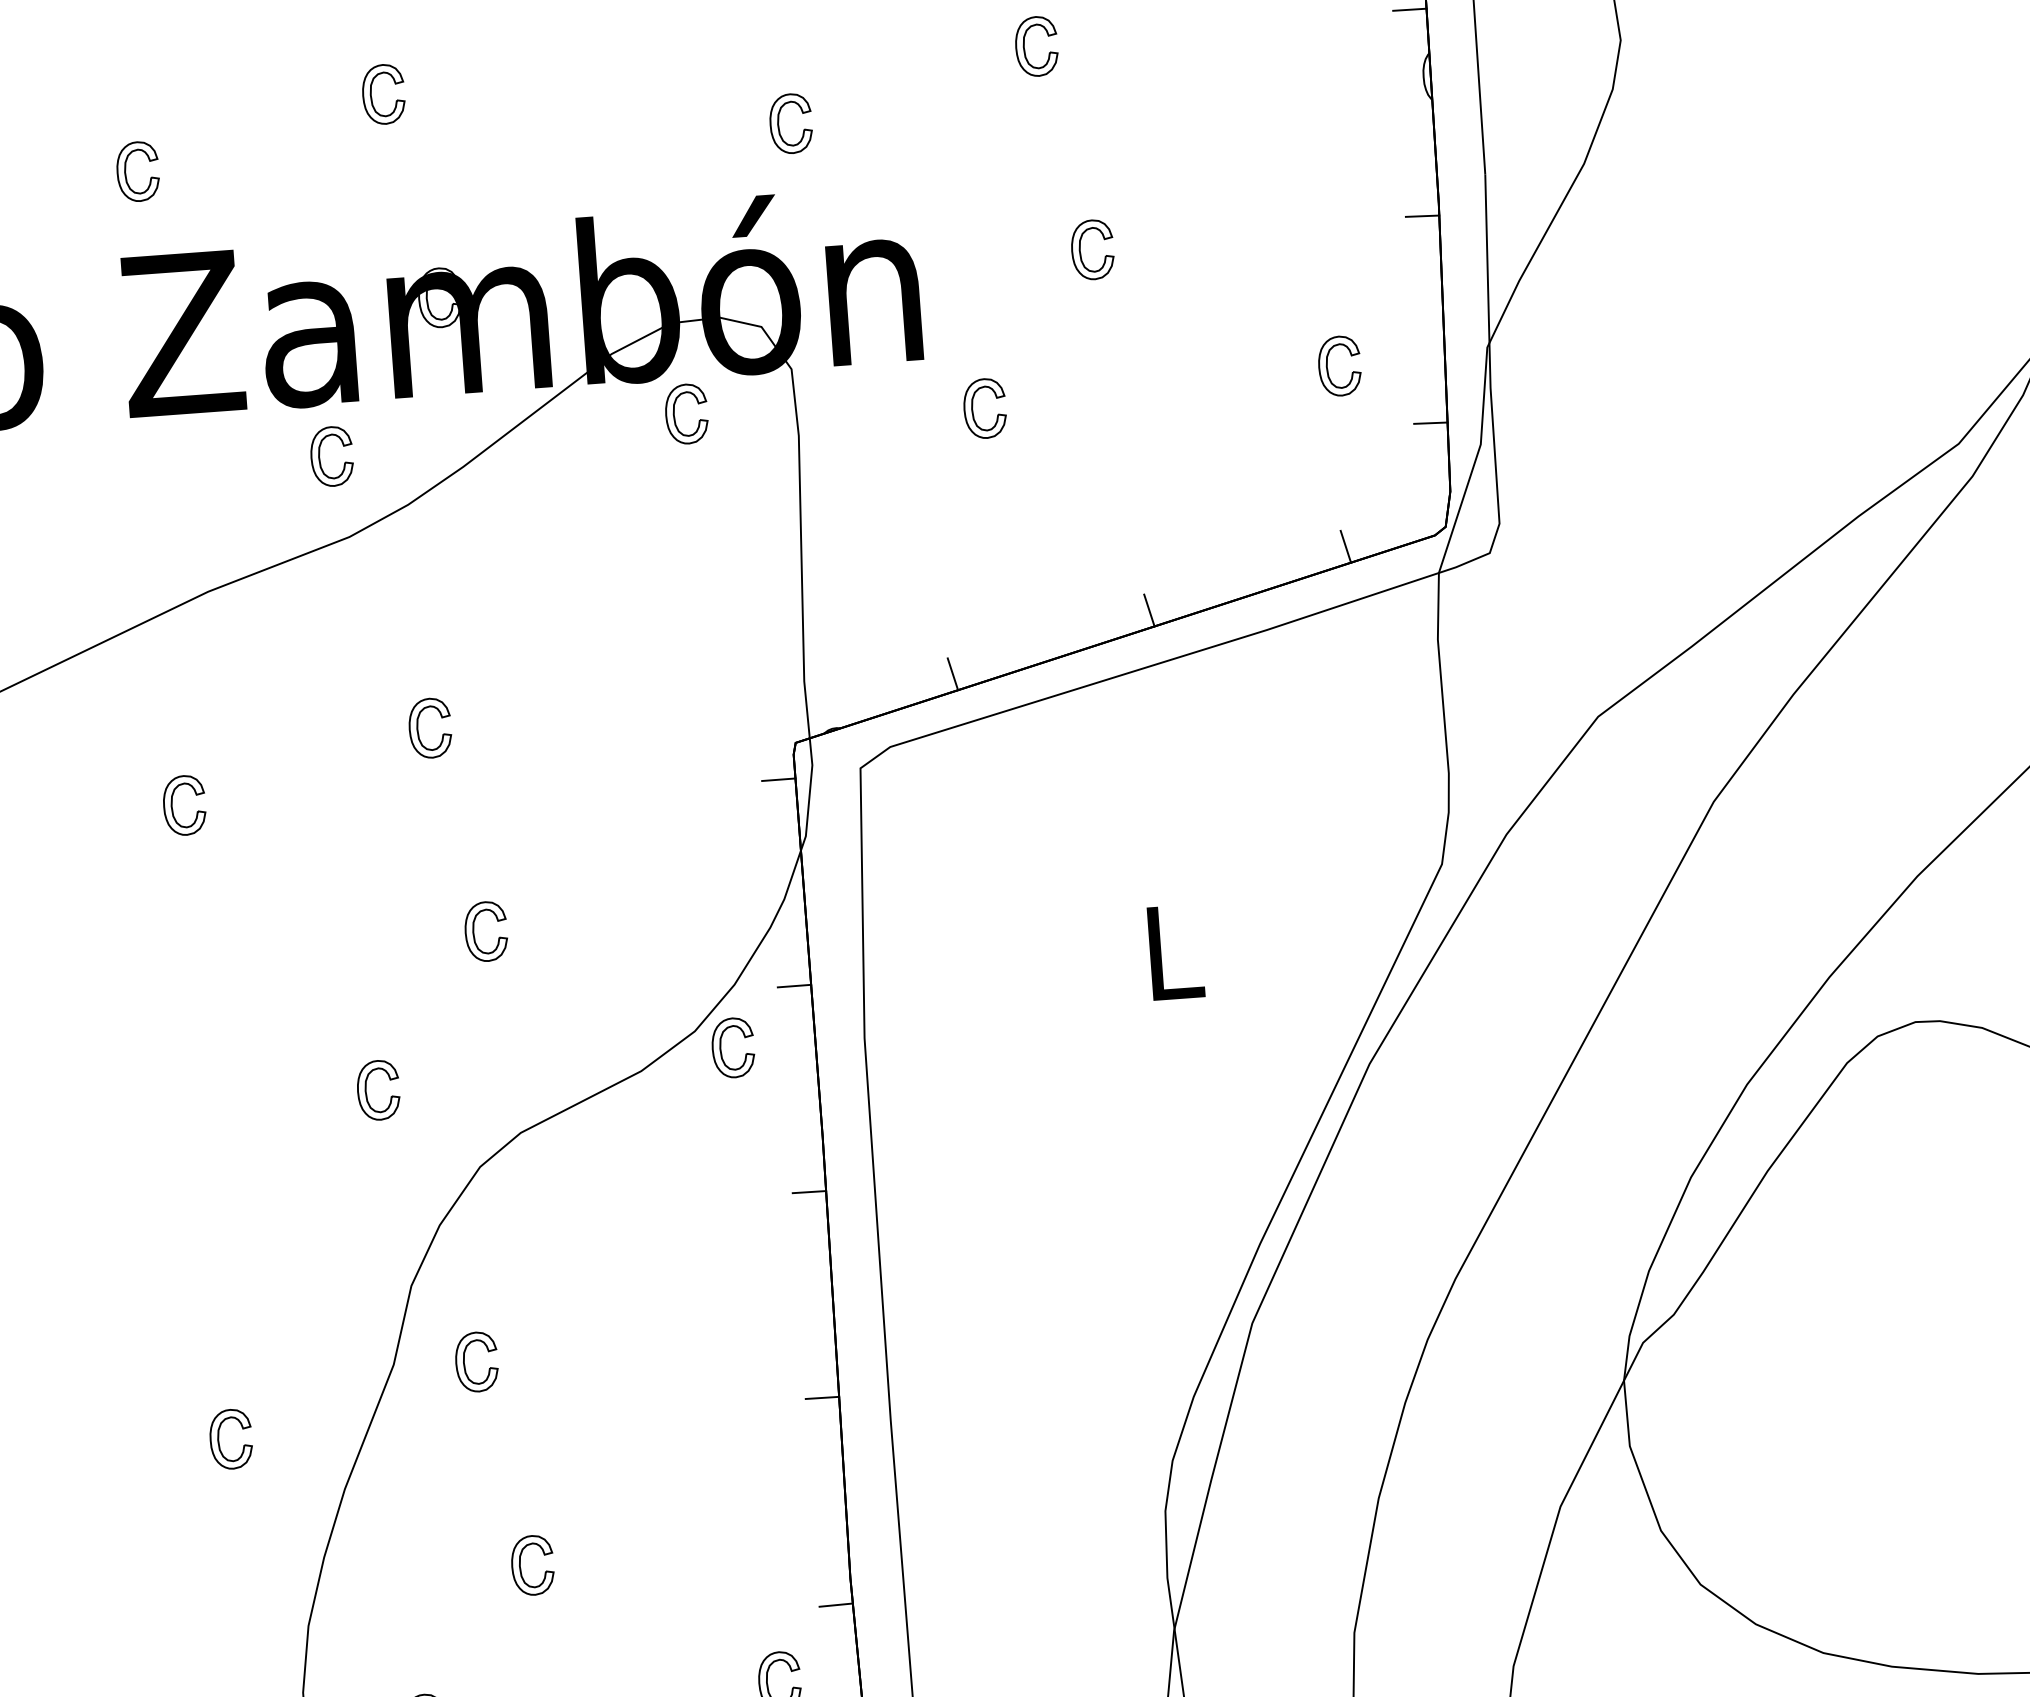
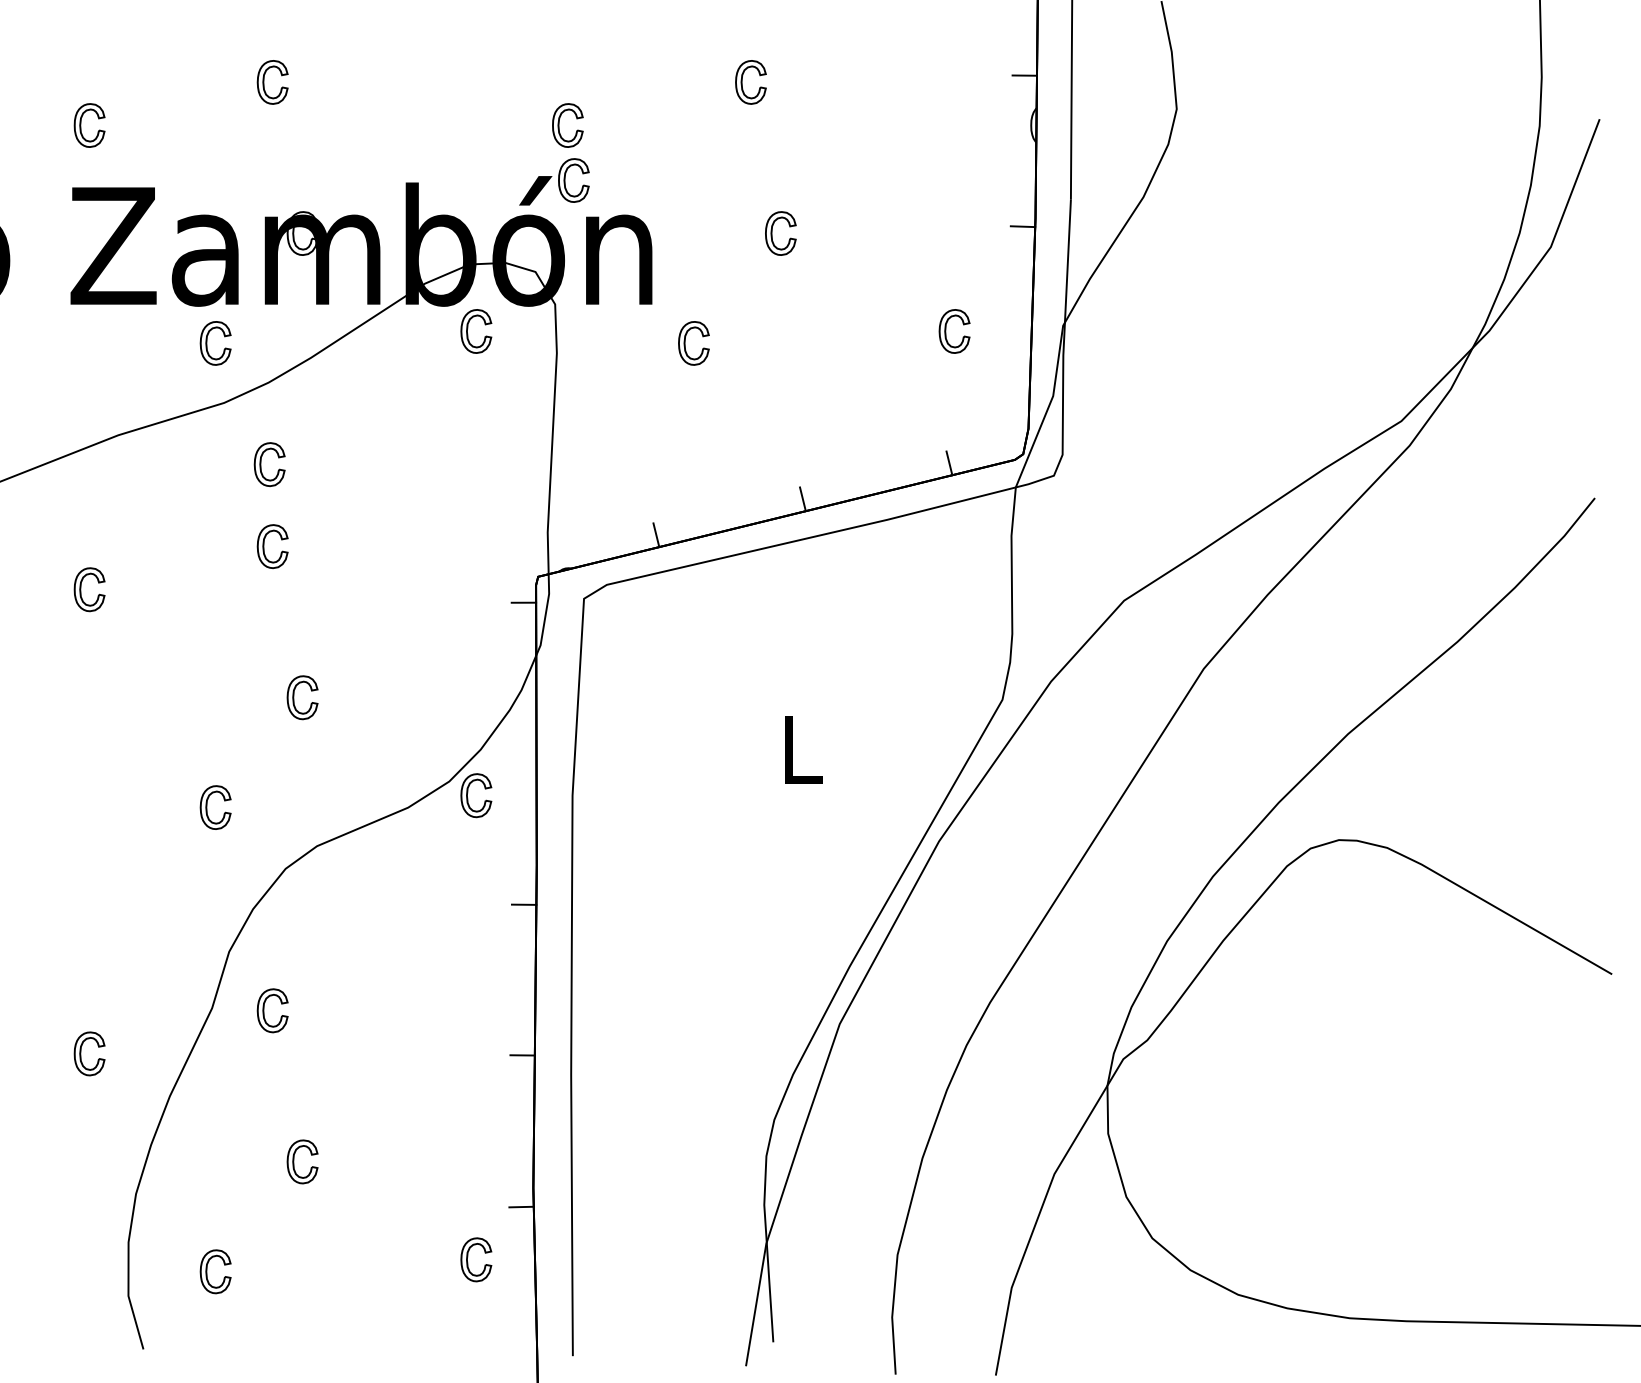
part: (793, 199) -> (565, 180), added
line: (1430, 422) -> (1017, 377), removed
part: (406, 617) -> (261, 464), added
line: (794, 985) -> (524, 753), removed

